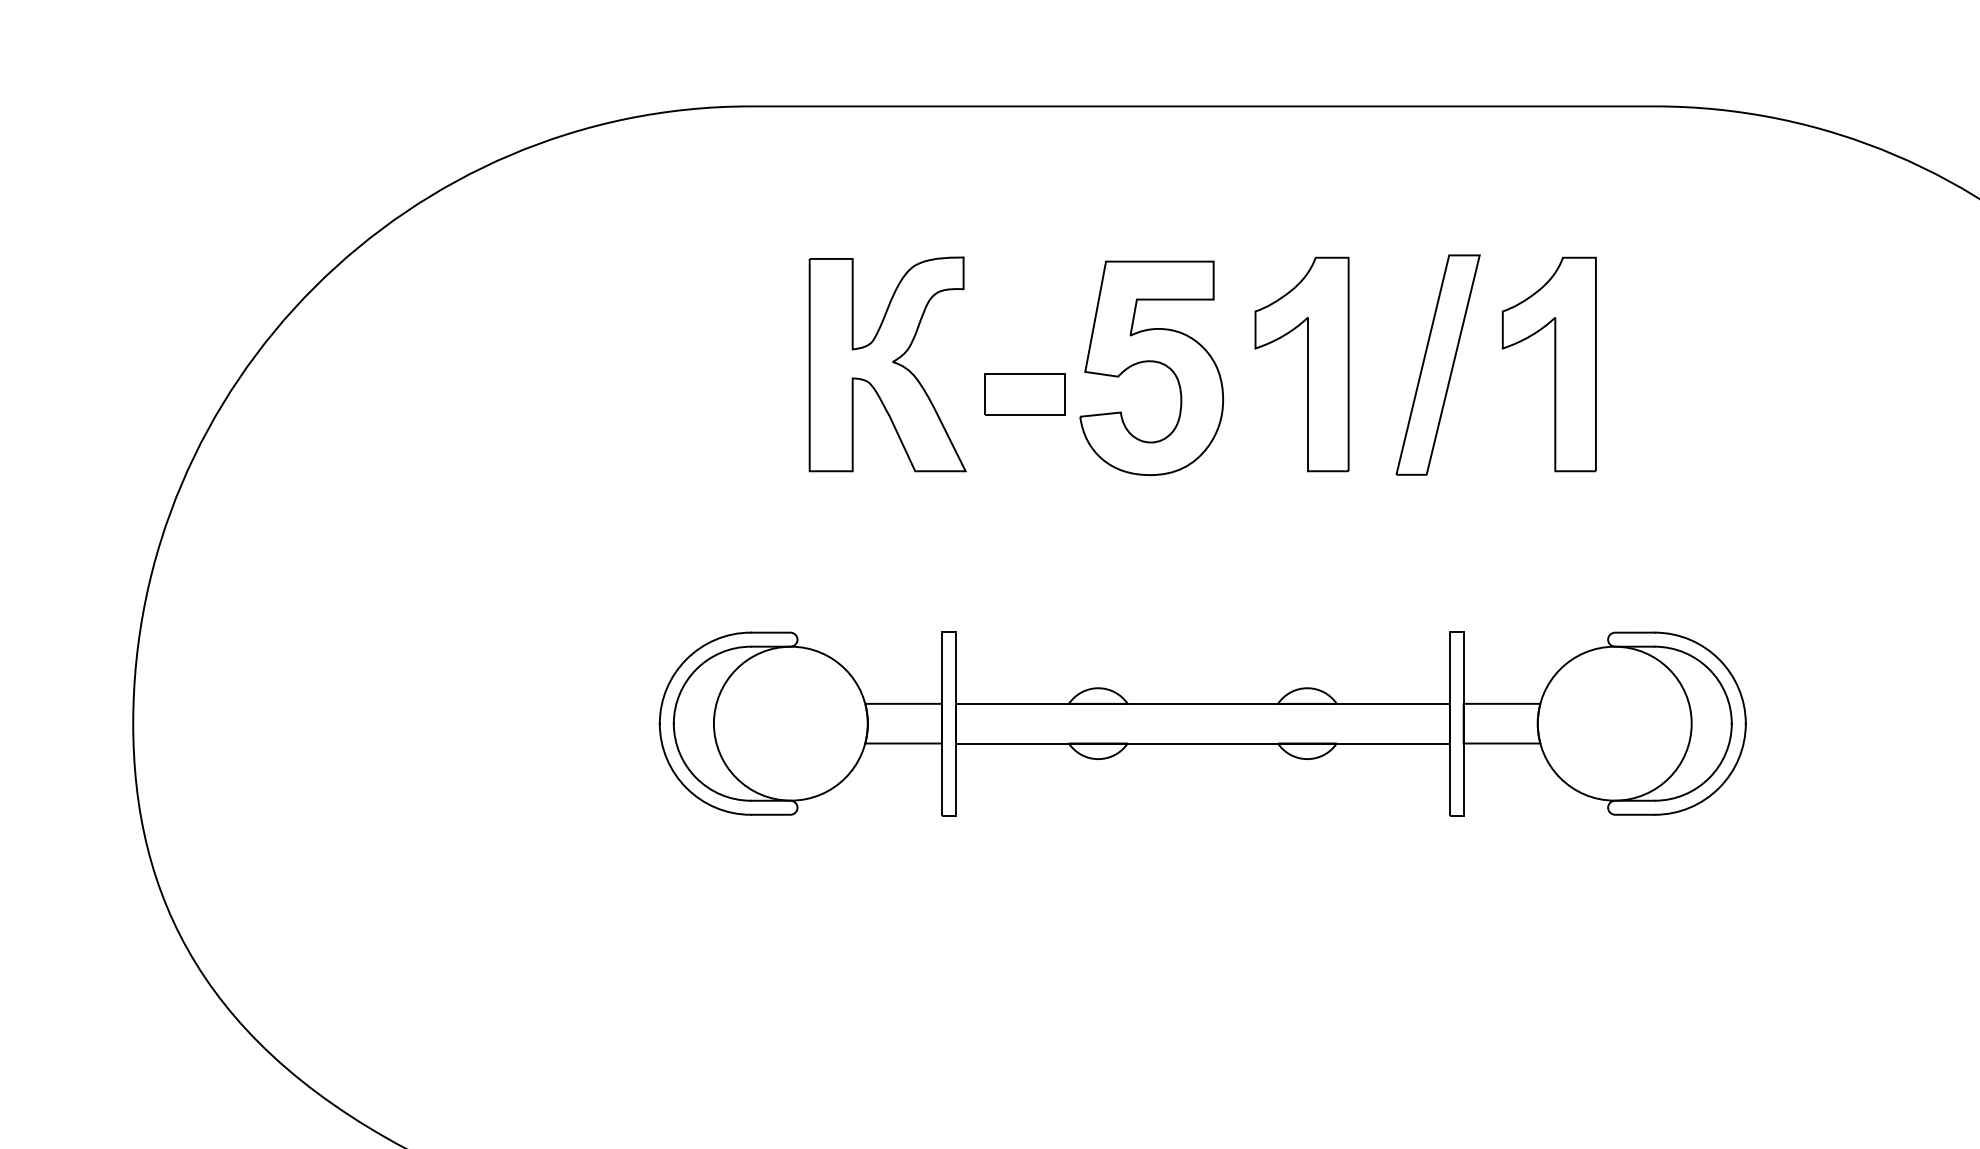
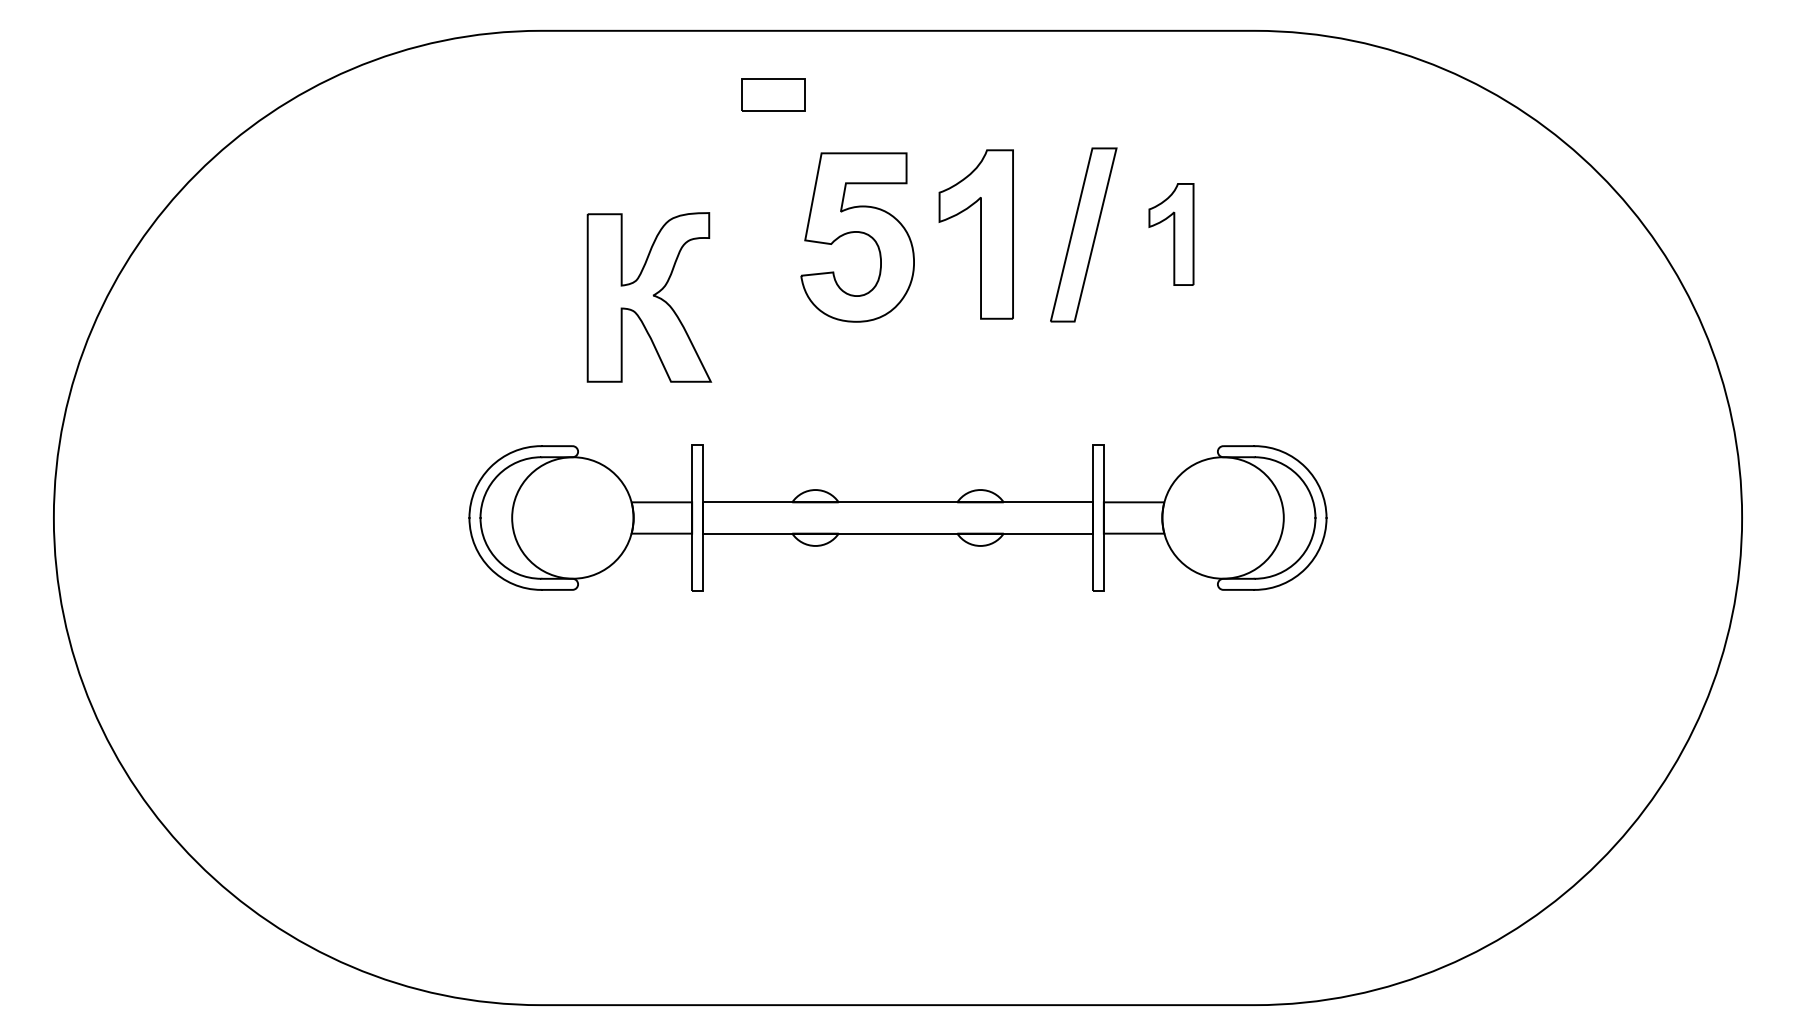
part: (887, 364) -> (649, 297), moved
part: (1549, 364) -> (1171, 234), size x0.6
part: (1024, 393) -> (773, 94), moved

